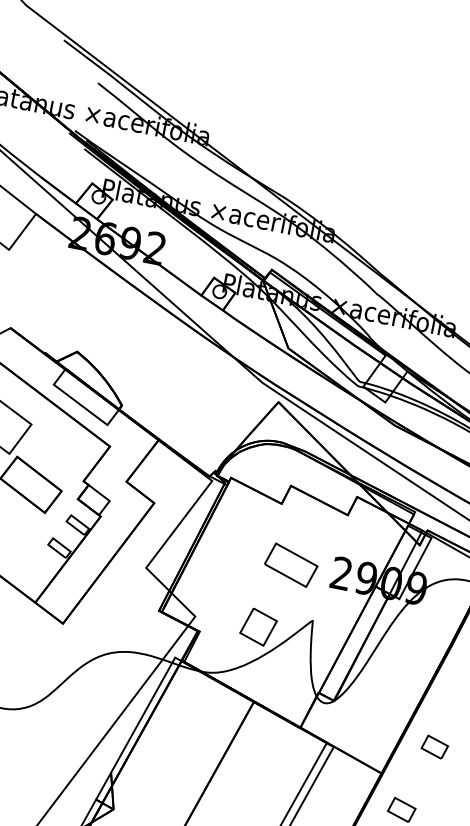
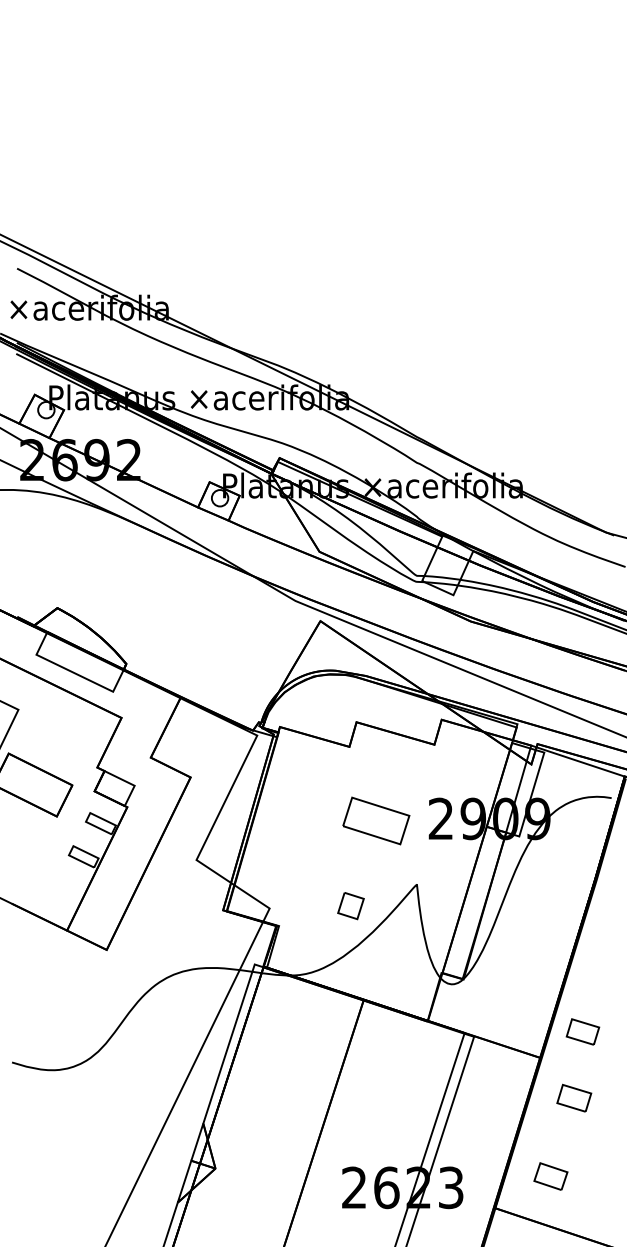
part: (258, 626) -> (350, 905), size x0.6
part: (434, 746) -> (582, 1031), moved

